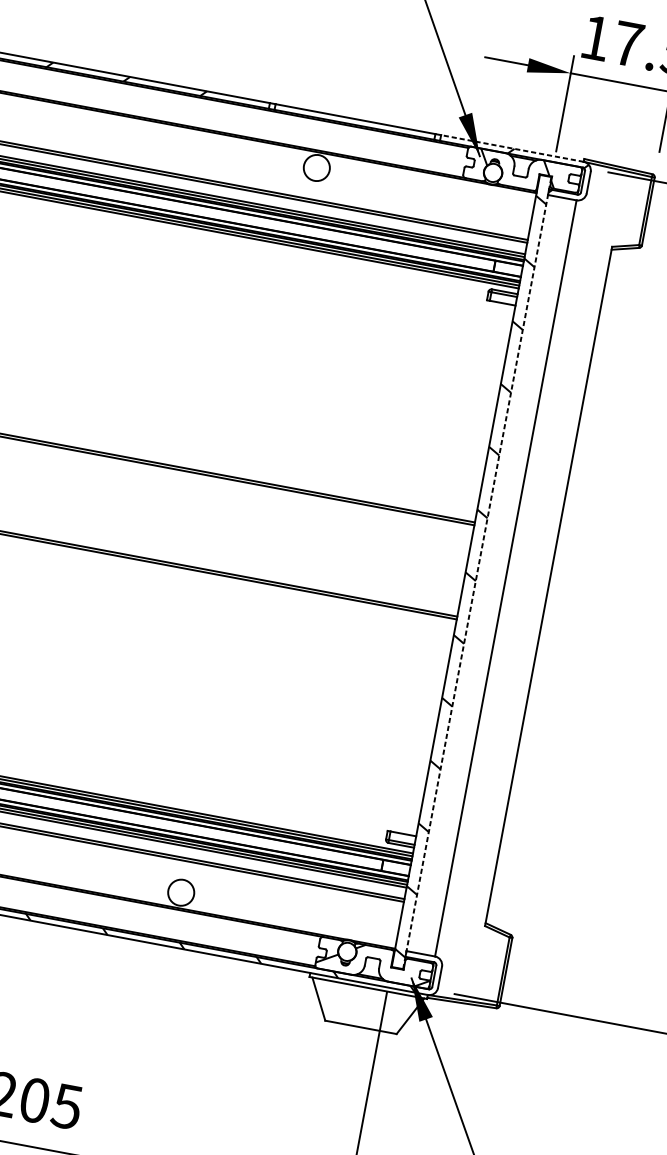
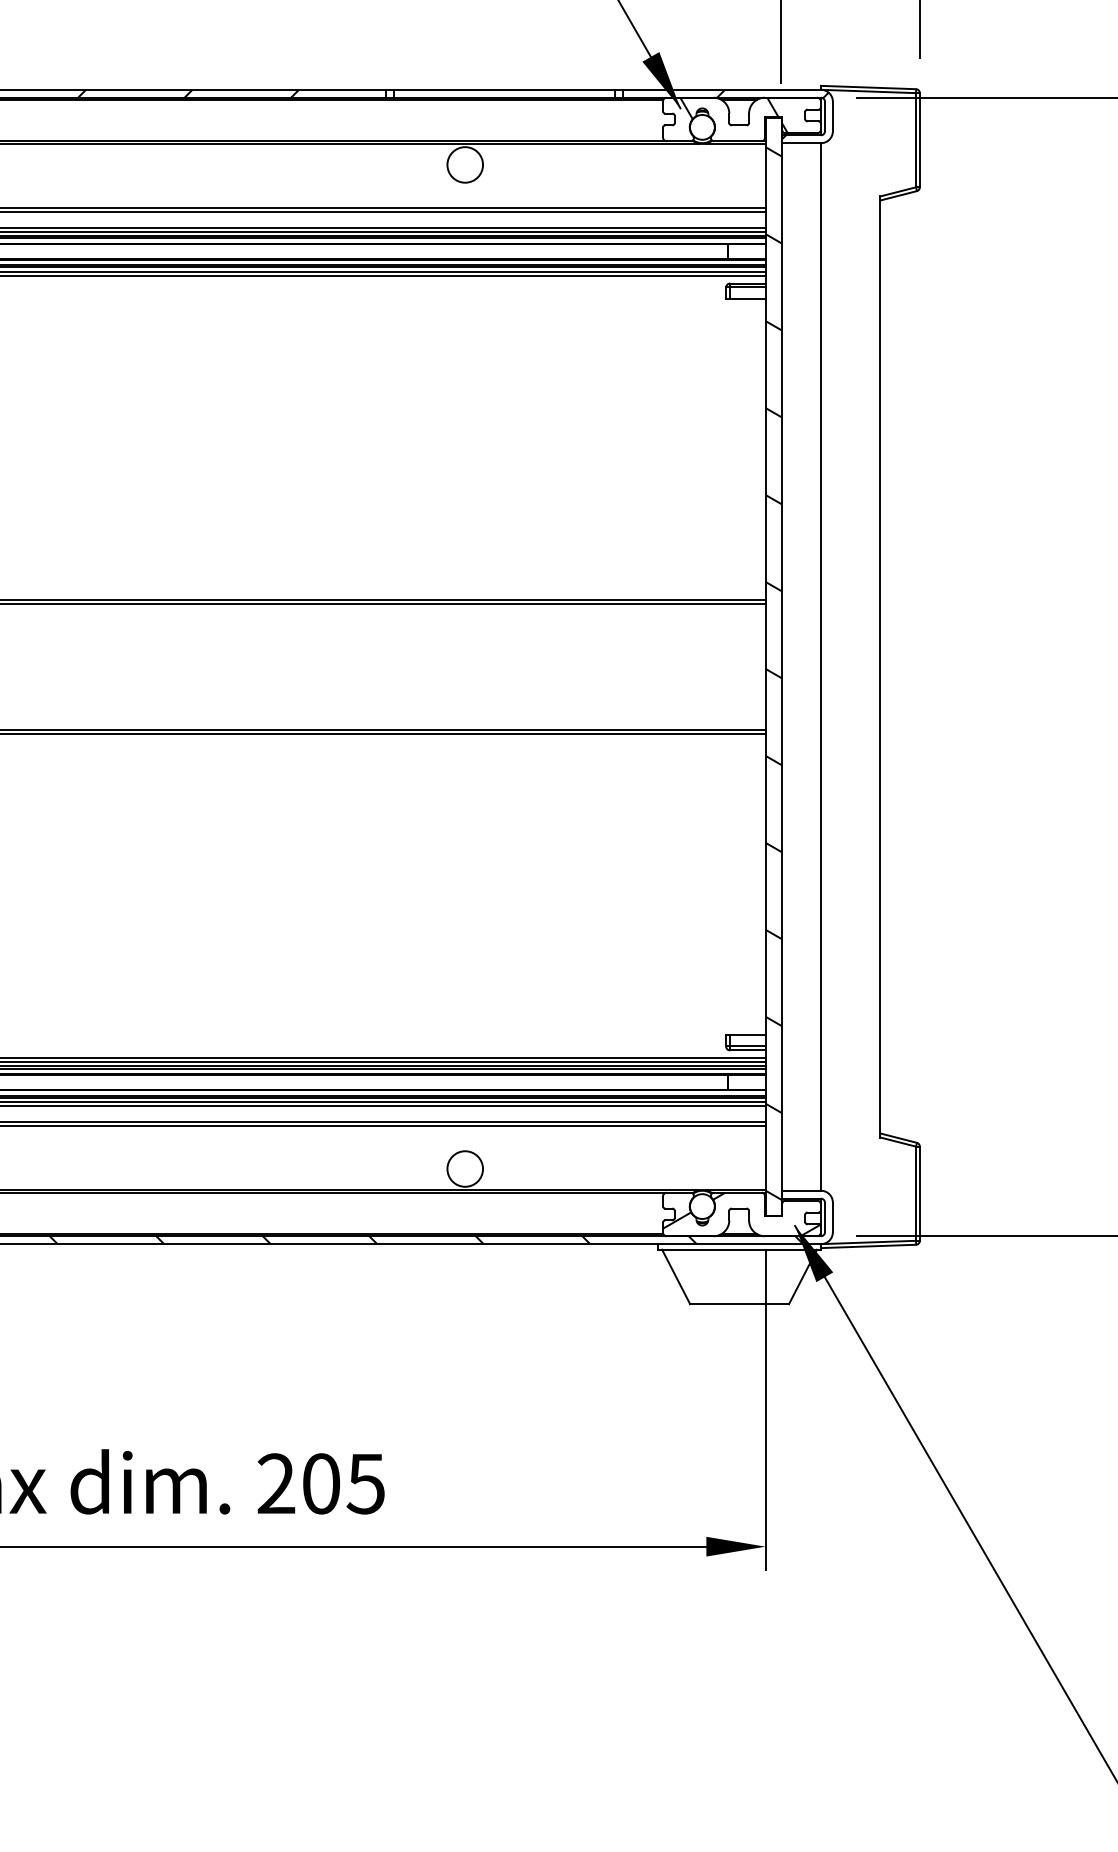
line: (512, 148) -> (722, 89), dashed -> solid
line: (477, 572) -> (781, 666), dashed -> solid

